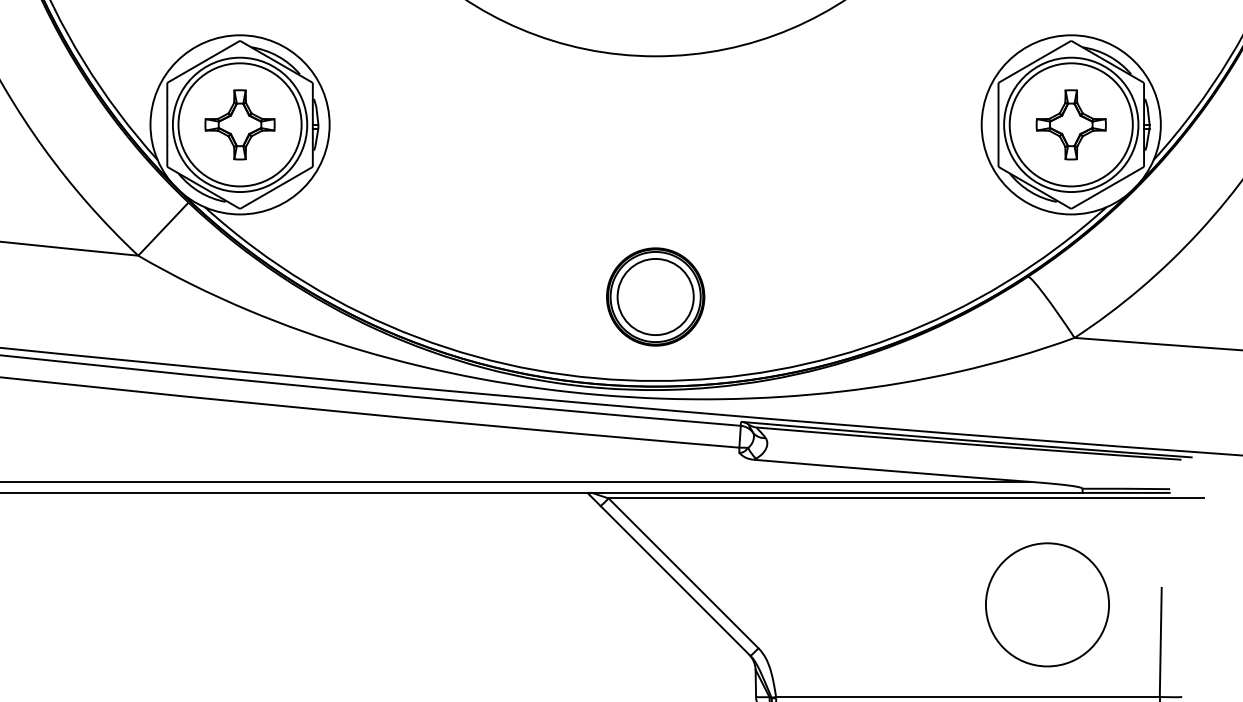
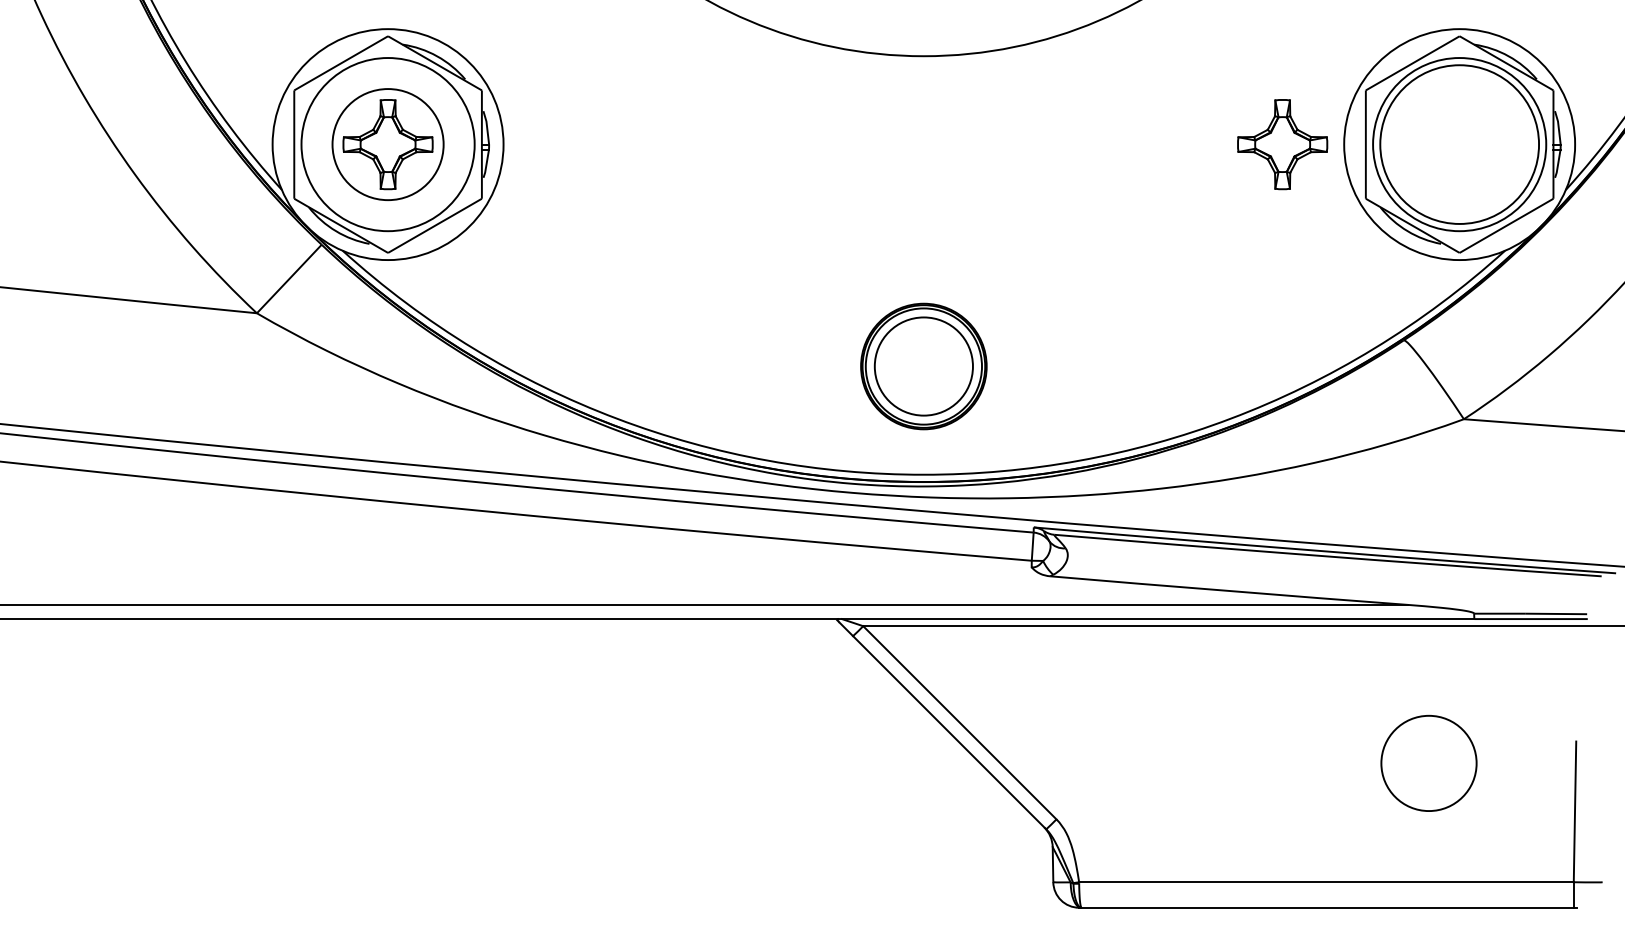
circle: (239, 124) -> (387, 144), size x0.7
part: (1071, 124) -> (1282, 144), moved
circle: (1047, 604) -> (1428, 763), size x0.6

